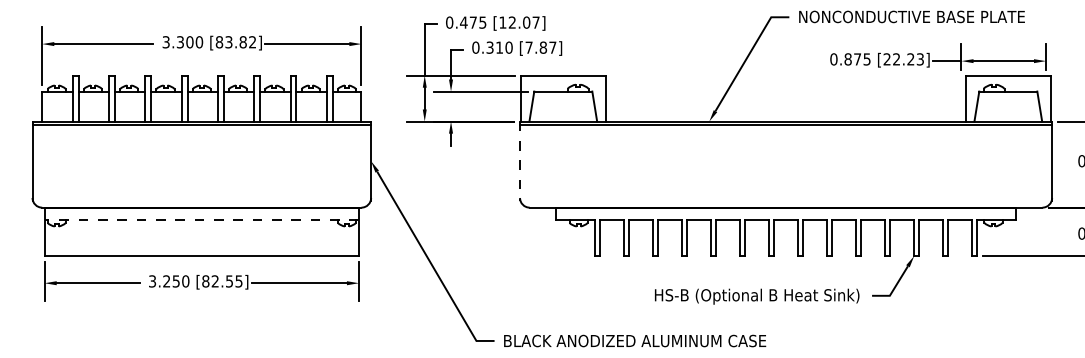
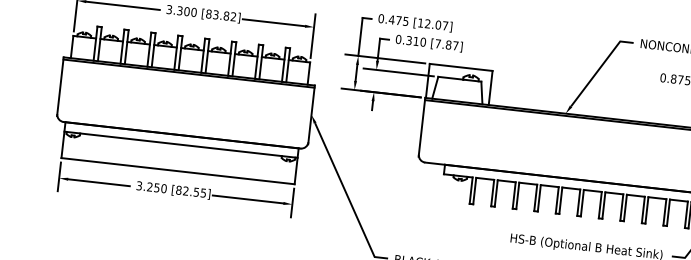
line: (520, 161) -> (422, 127), dashed -> solid
line: (201, 220) -> (180, 144), dashed -> solid

